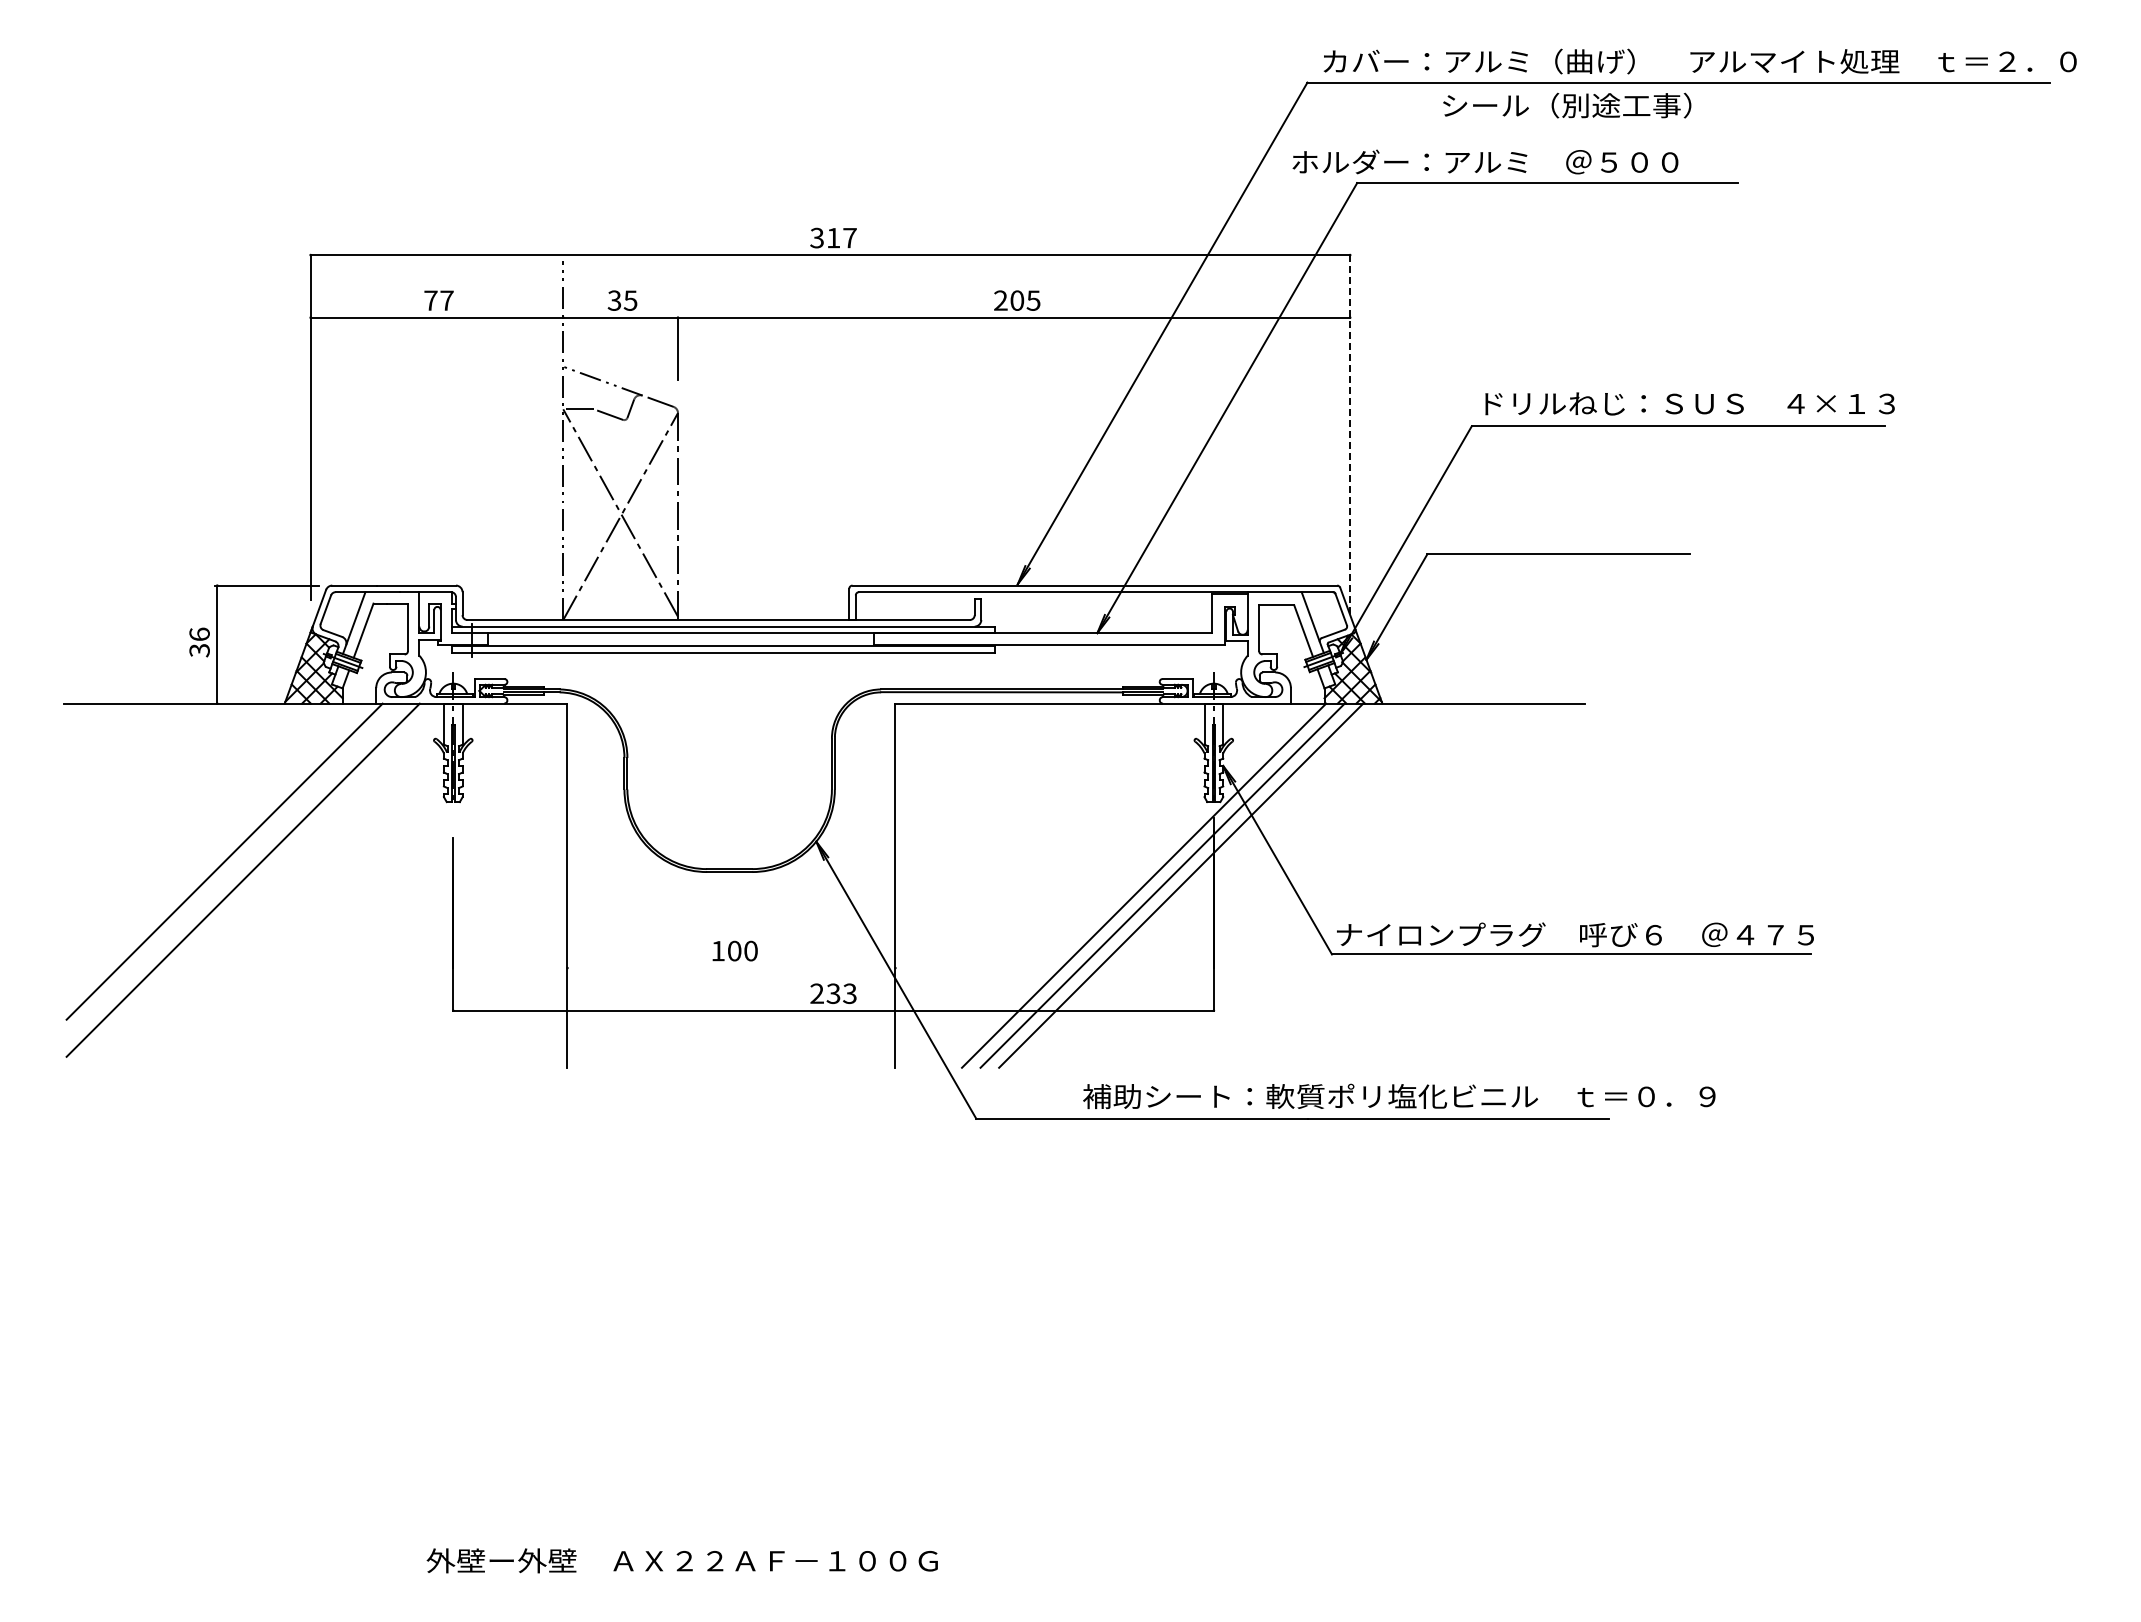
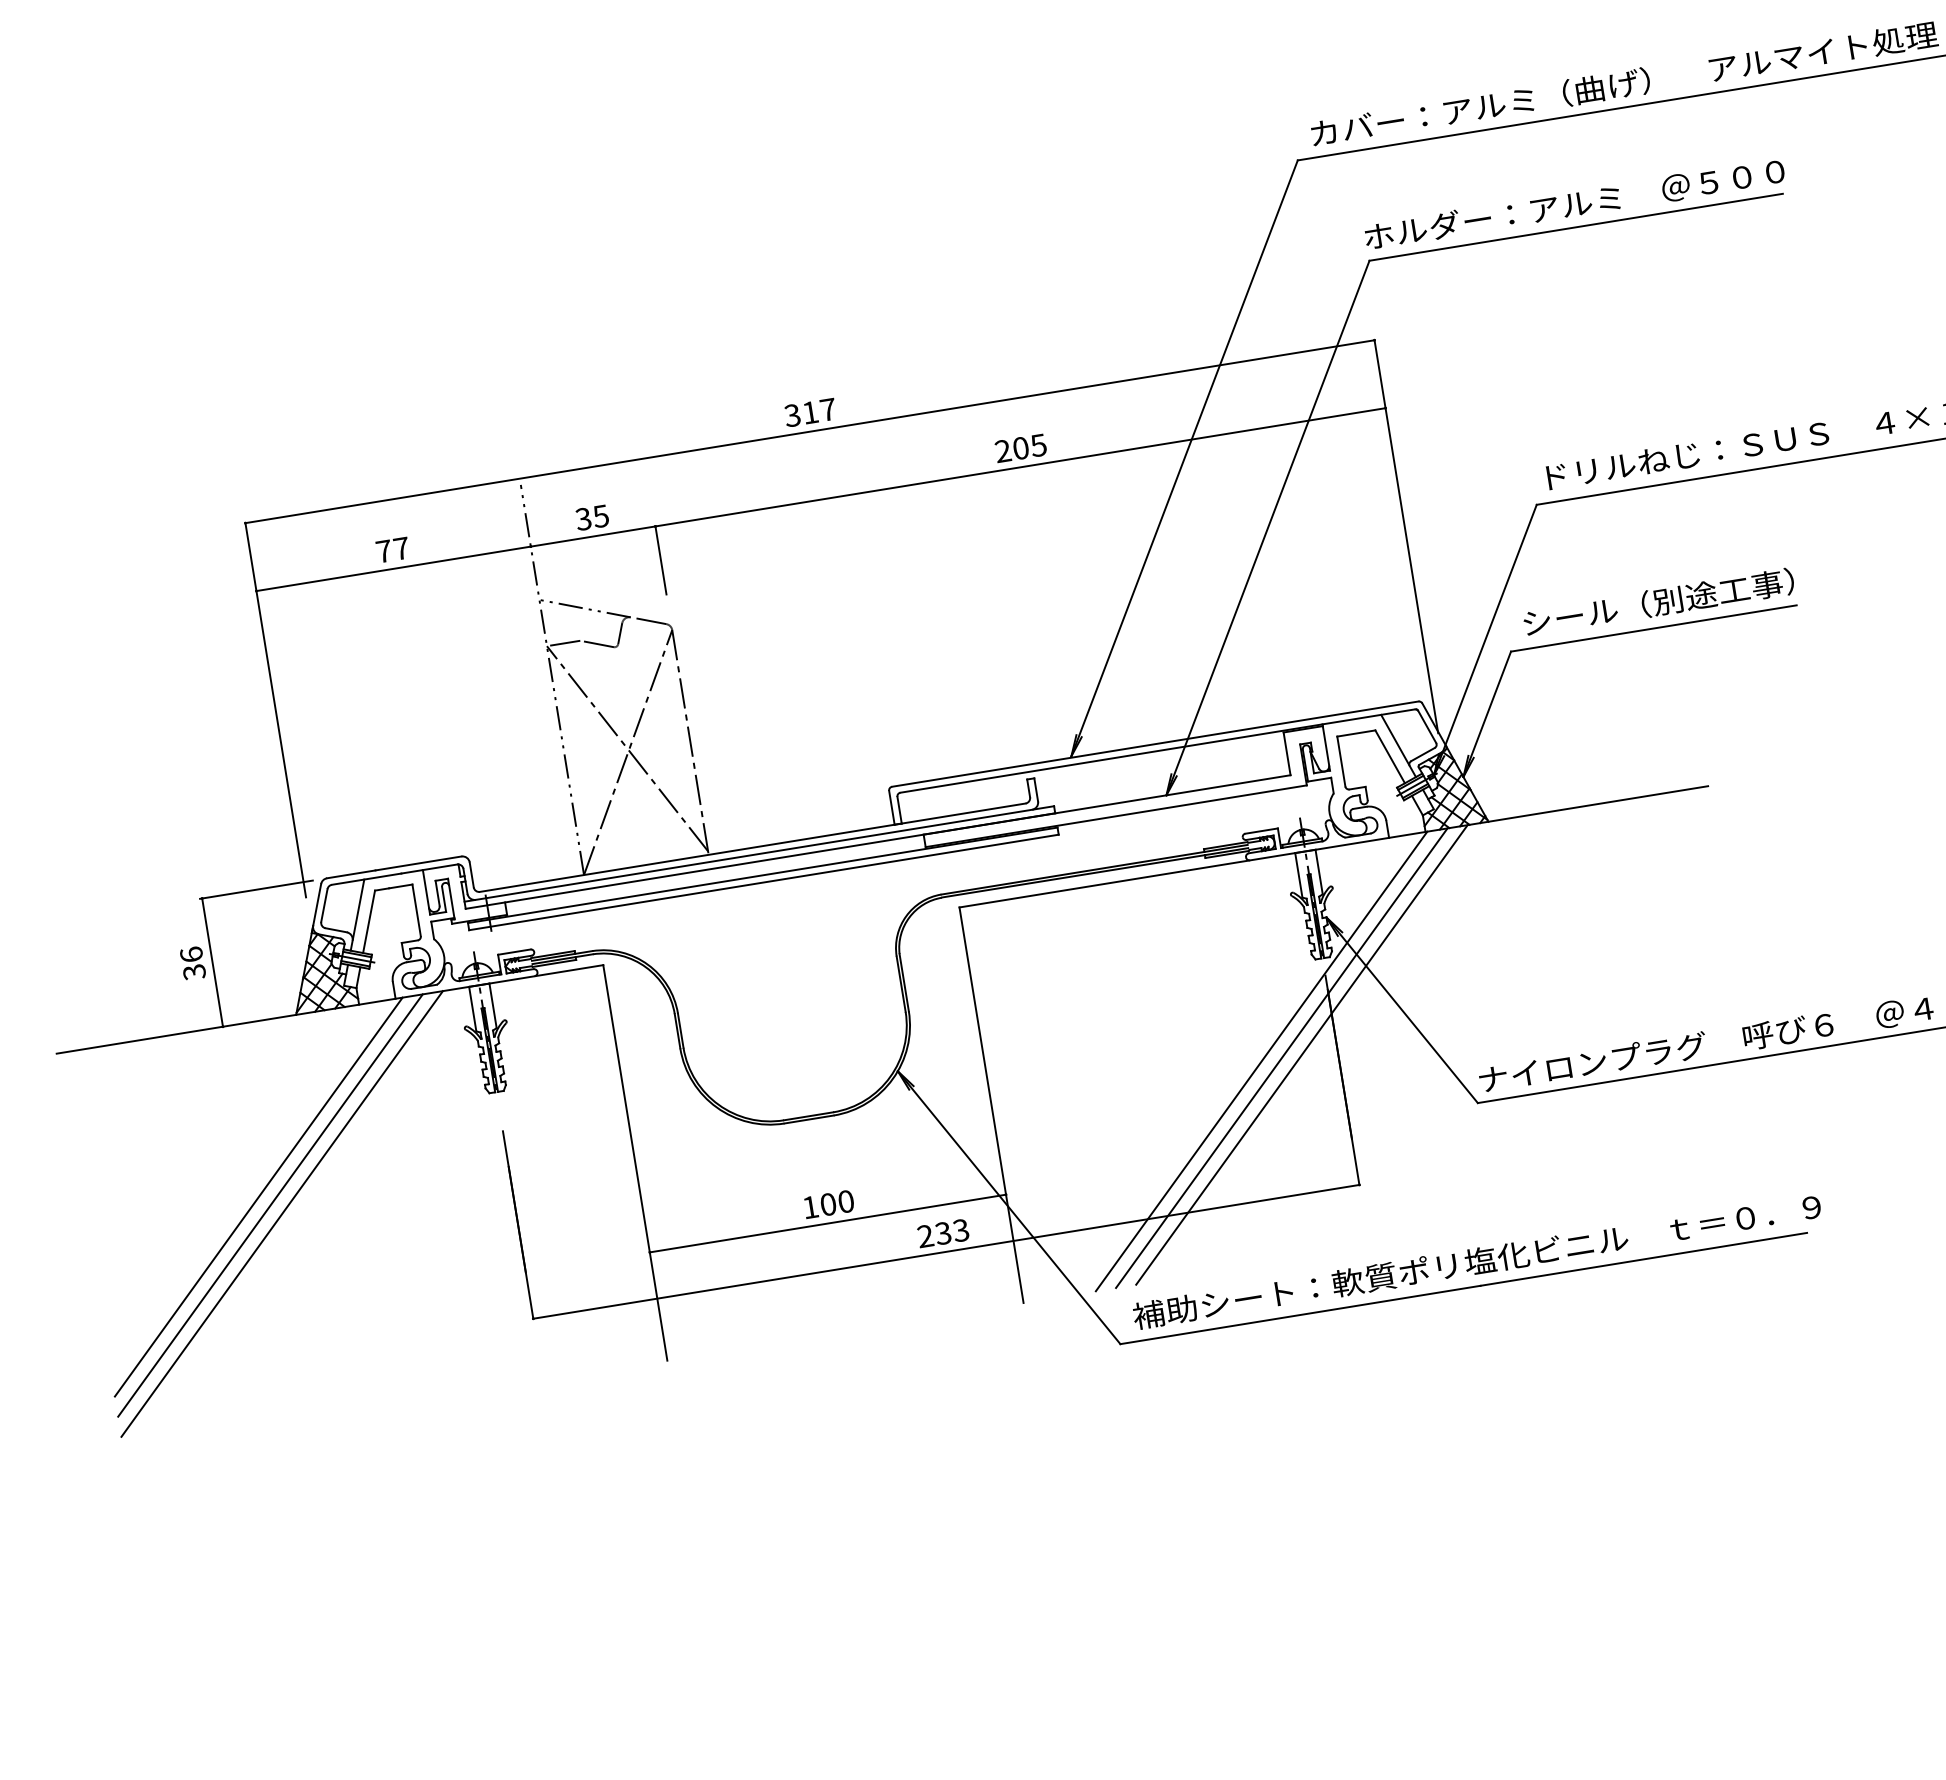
text: (1567, 105) -> (1659, 602), moved
text: (1485, 161) -> (1574, 203), moved
line: (1350, 436) -> (1406, 537), dashed -> solid
line: (233, 870) -> (269, 1205), added
line: (731, 968) -> (828, 1223), added
text: (1399, 1095) -> (1477, 1260), moved

